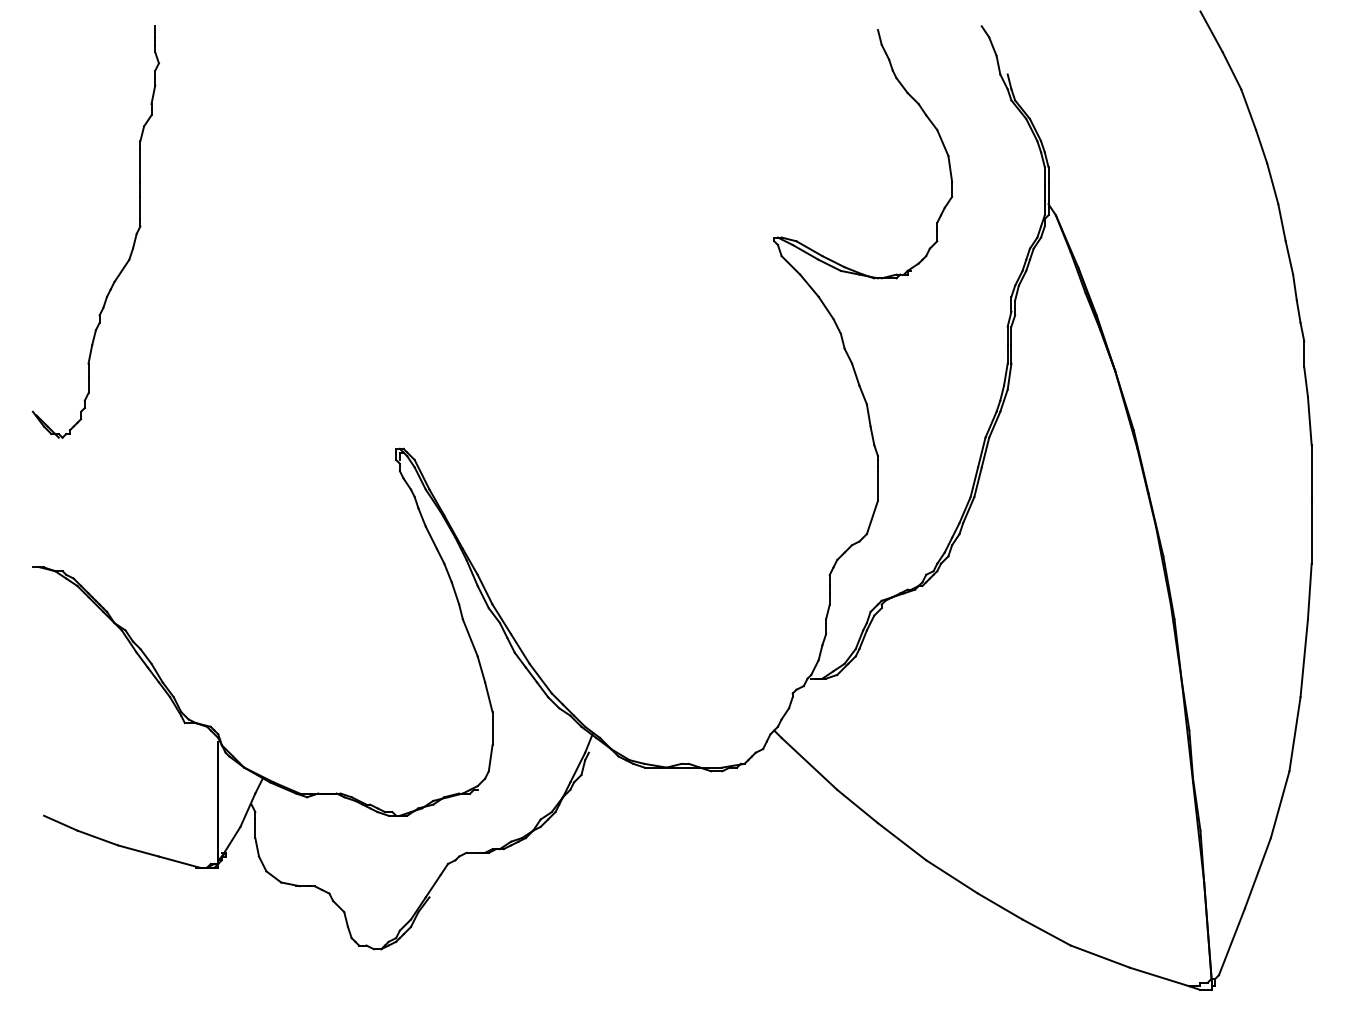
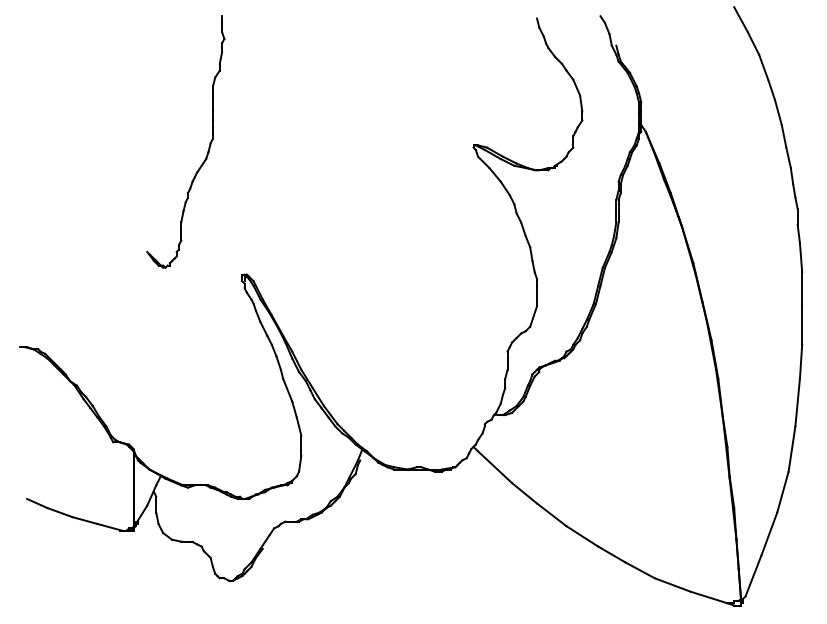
part: (133, 240) -> (208, 147), moved

